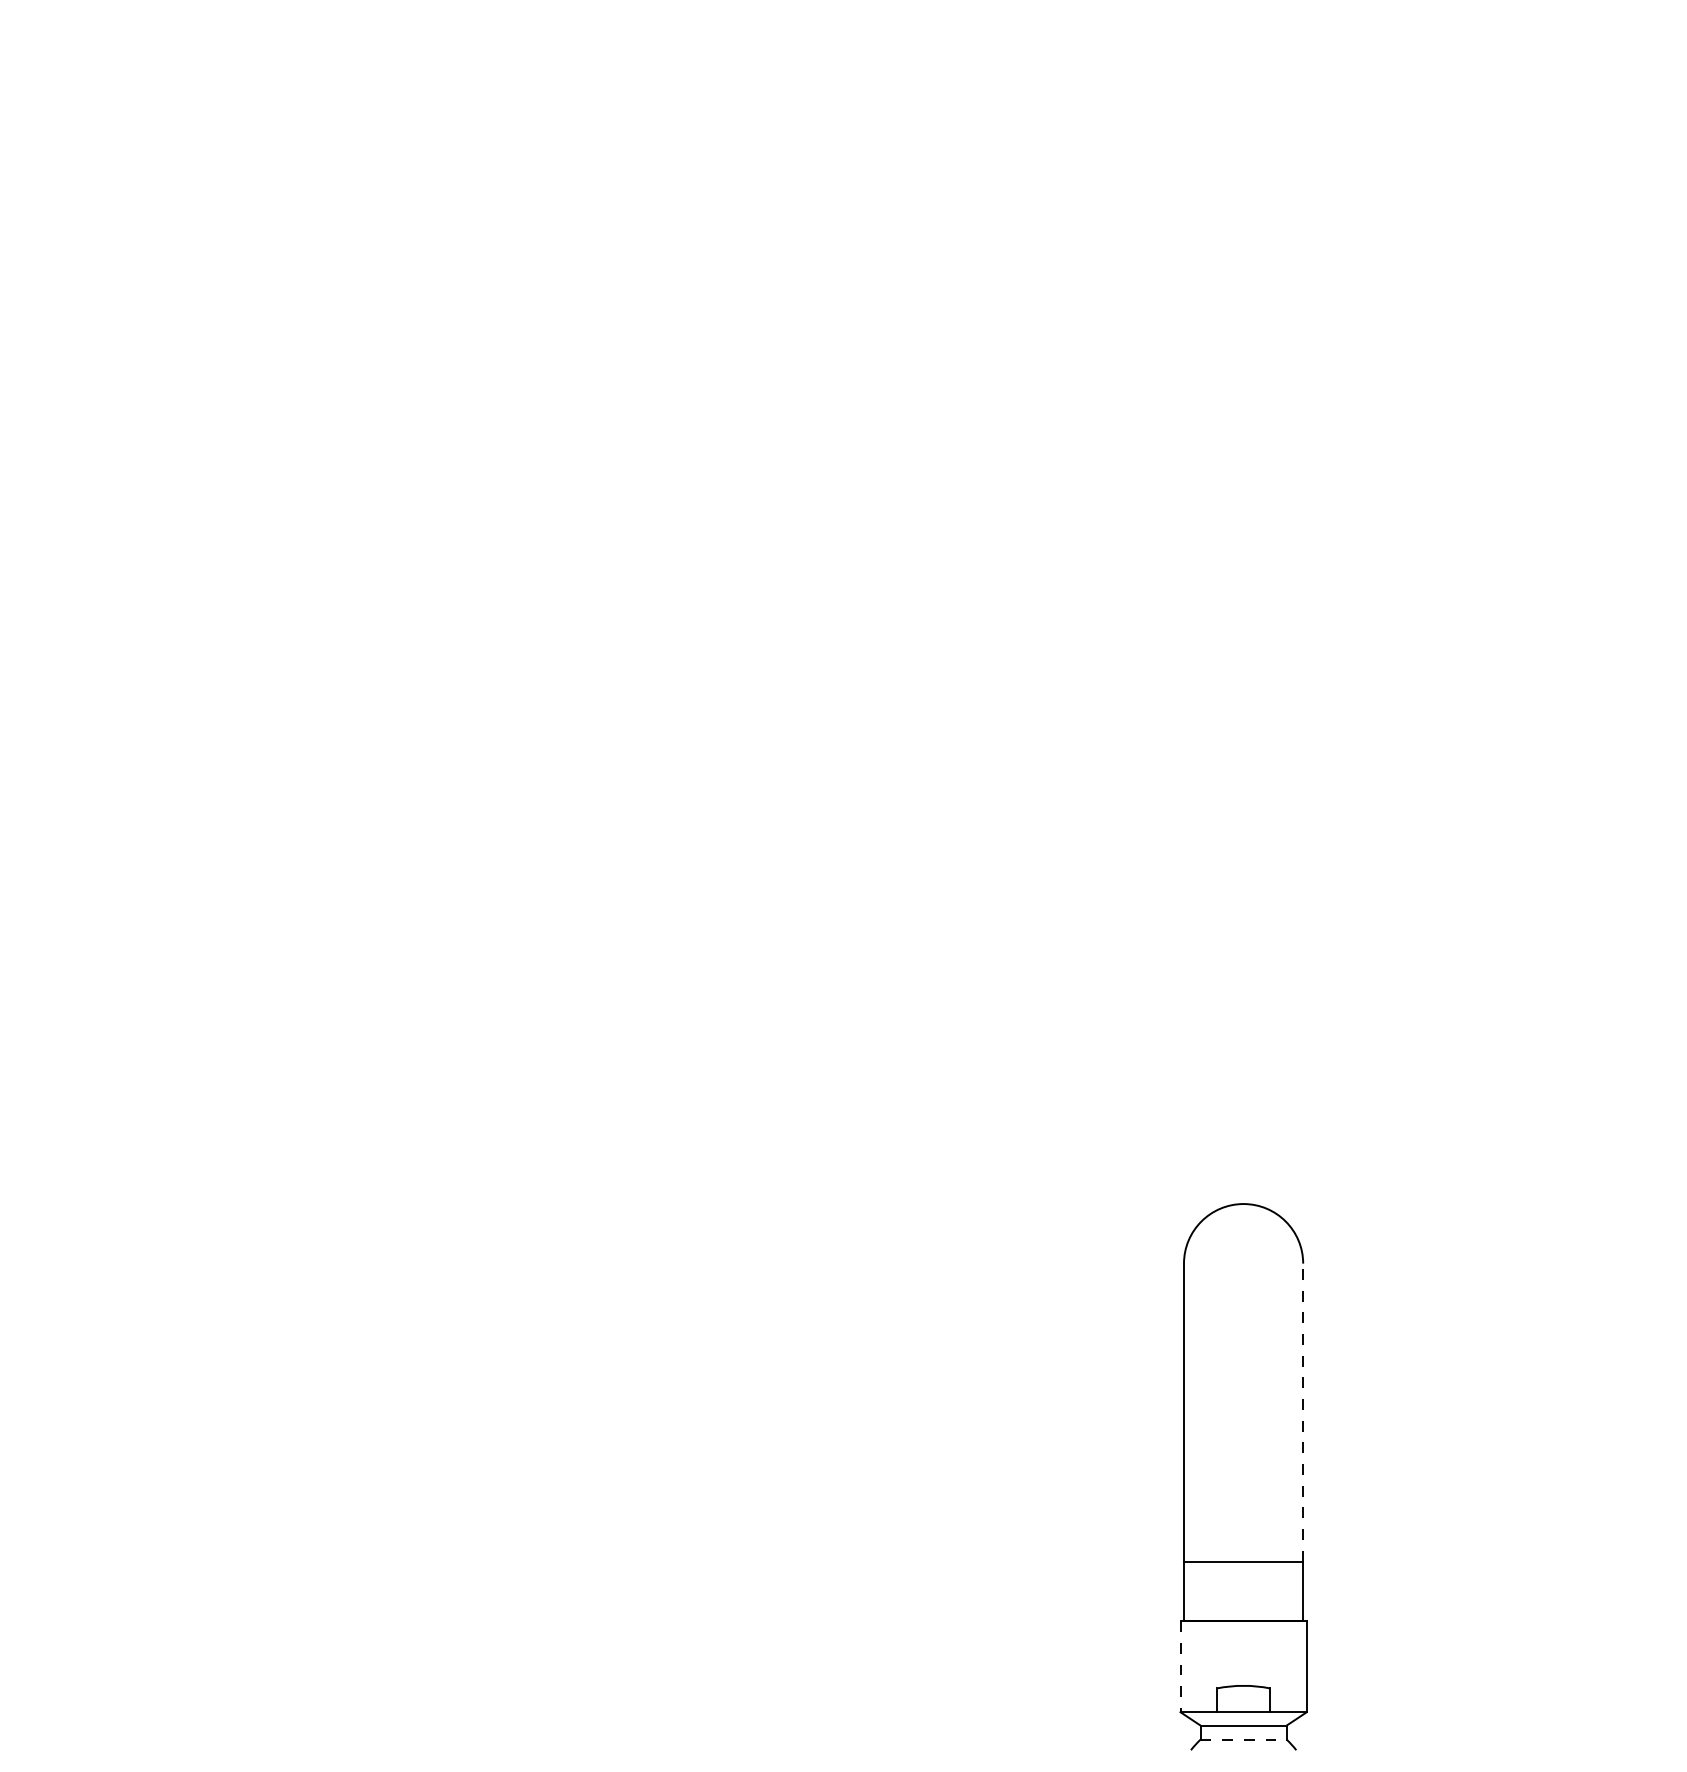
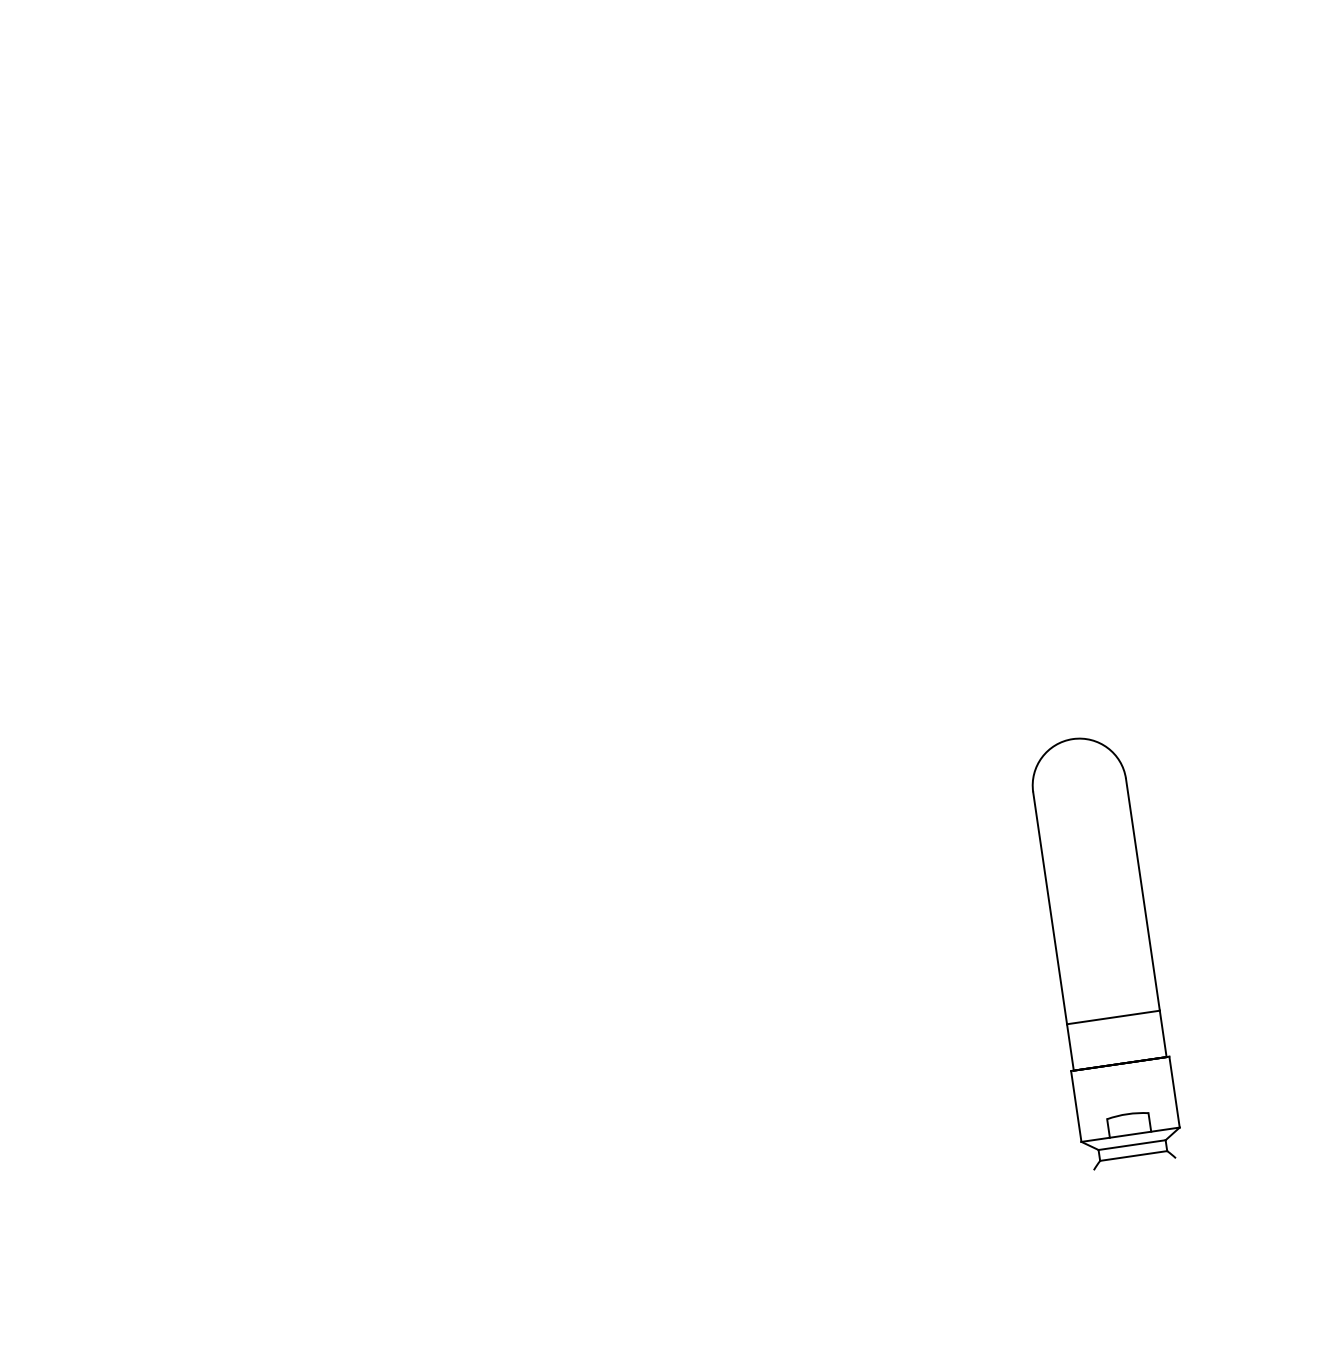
line: (1303, 1412) -> (1143, 894), dashed -> solid
line: (1180, 1666) -> (1076, 1106), dashed -> solid
line: (1244, 1739) -> (1134, 1155), dashed -> solid

